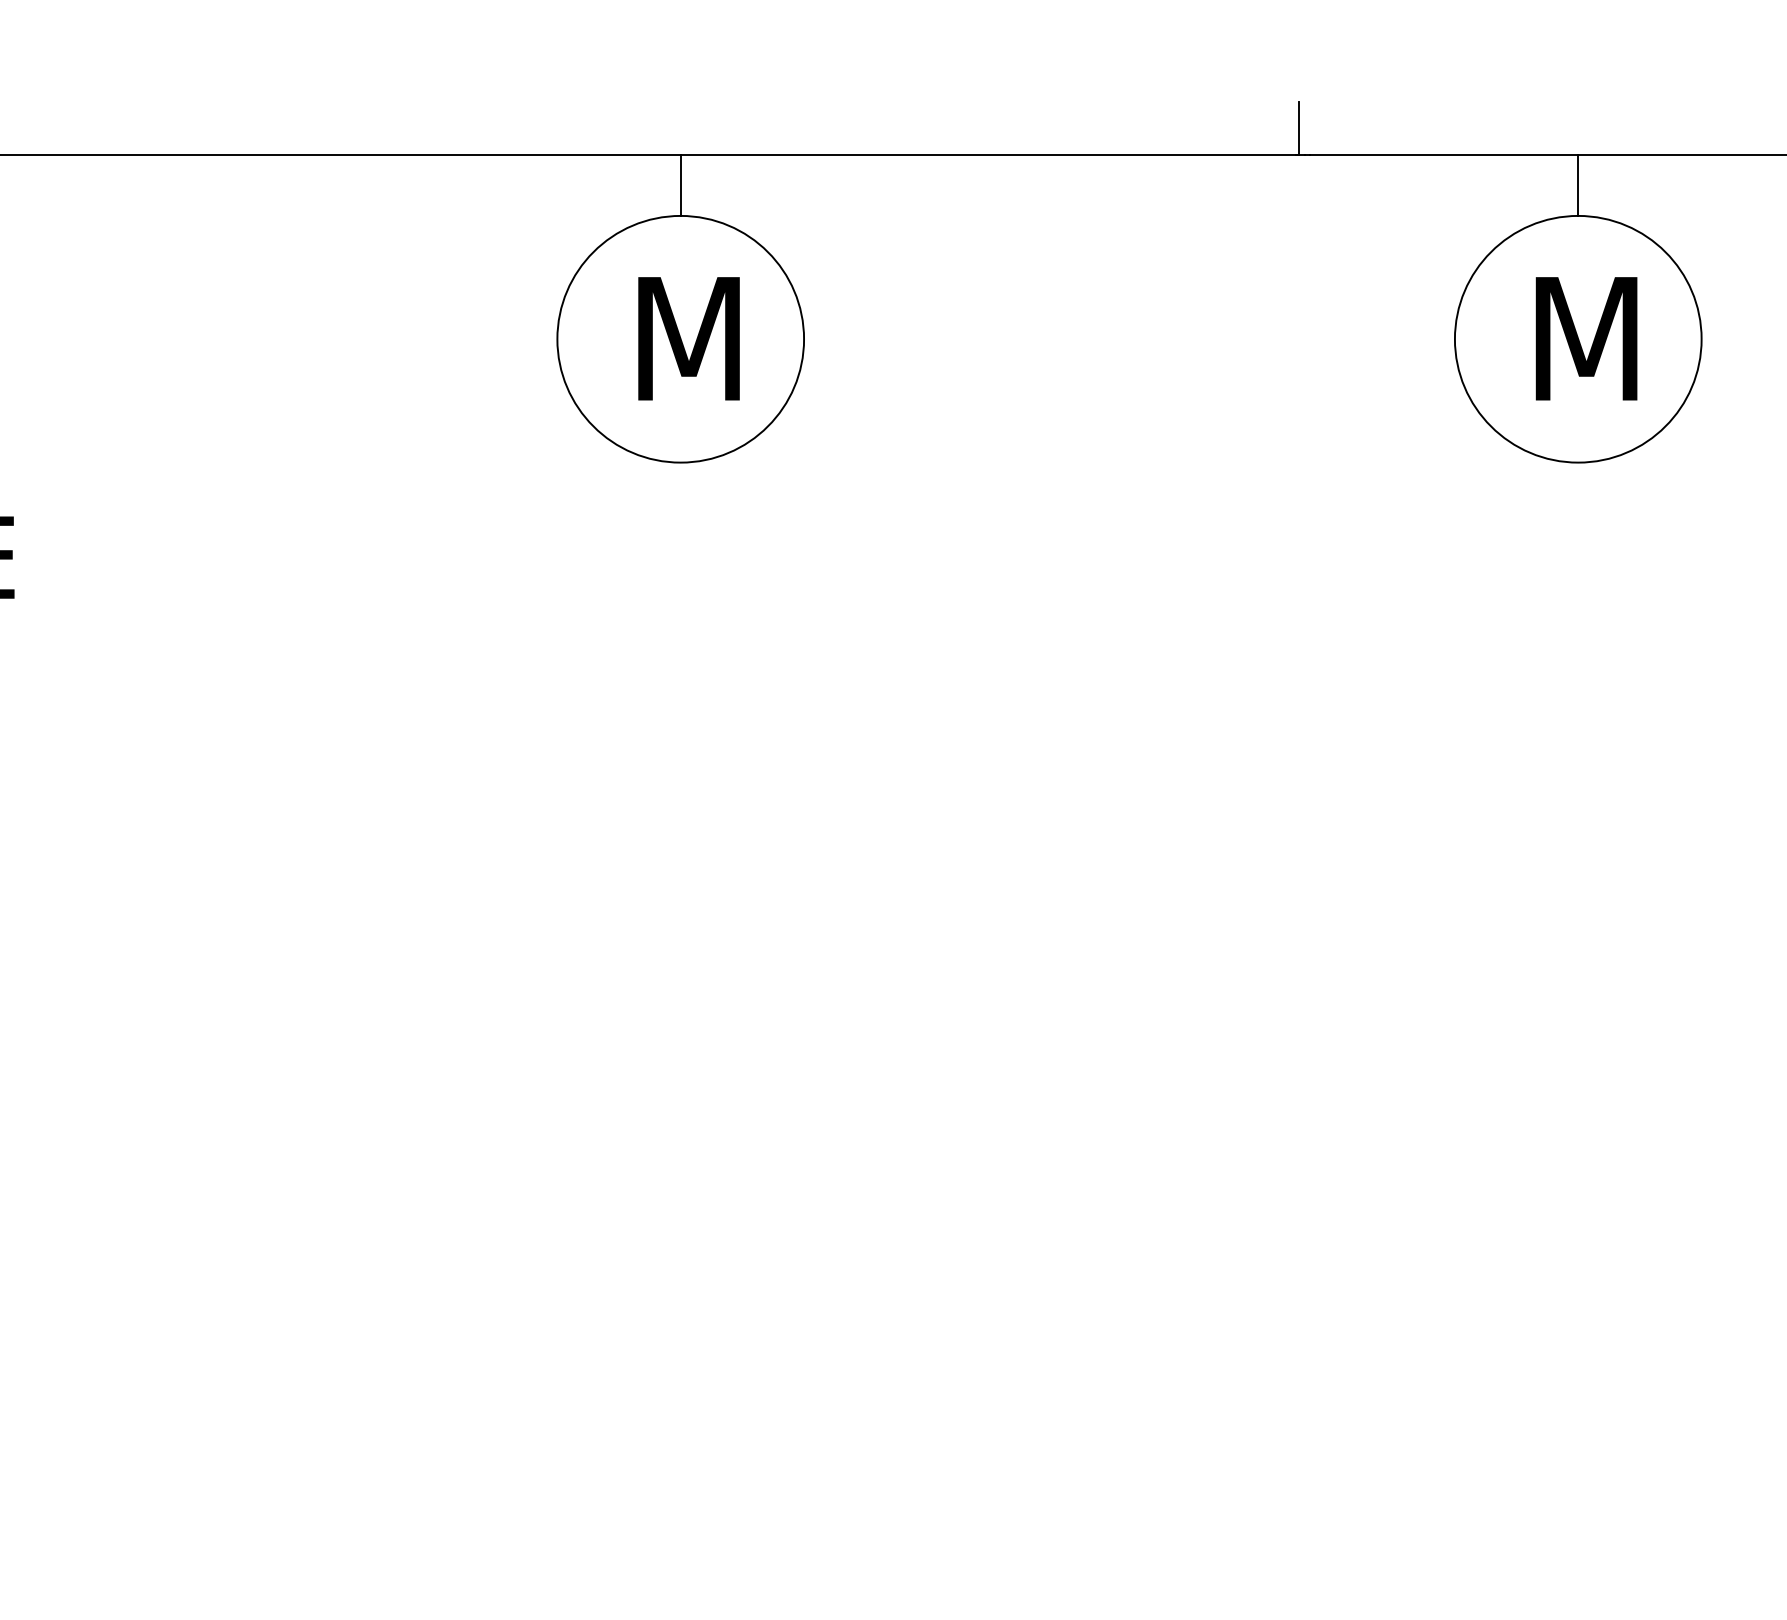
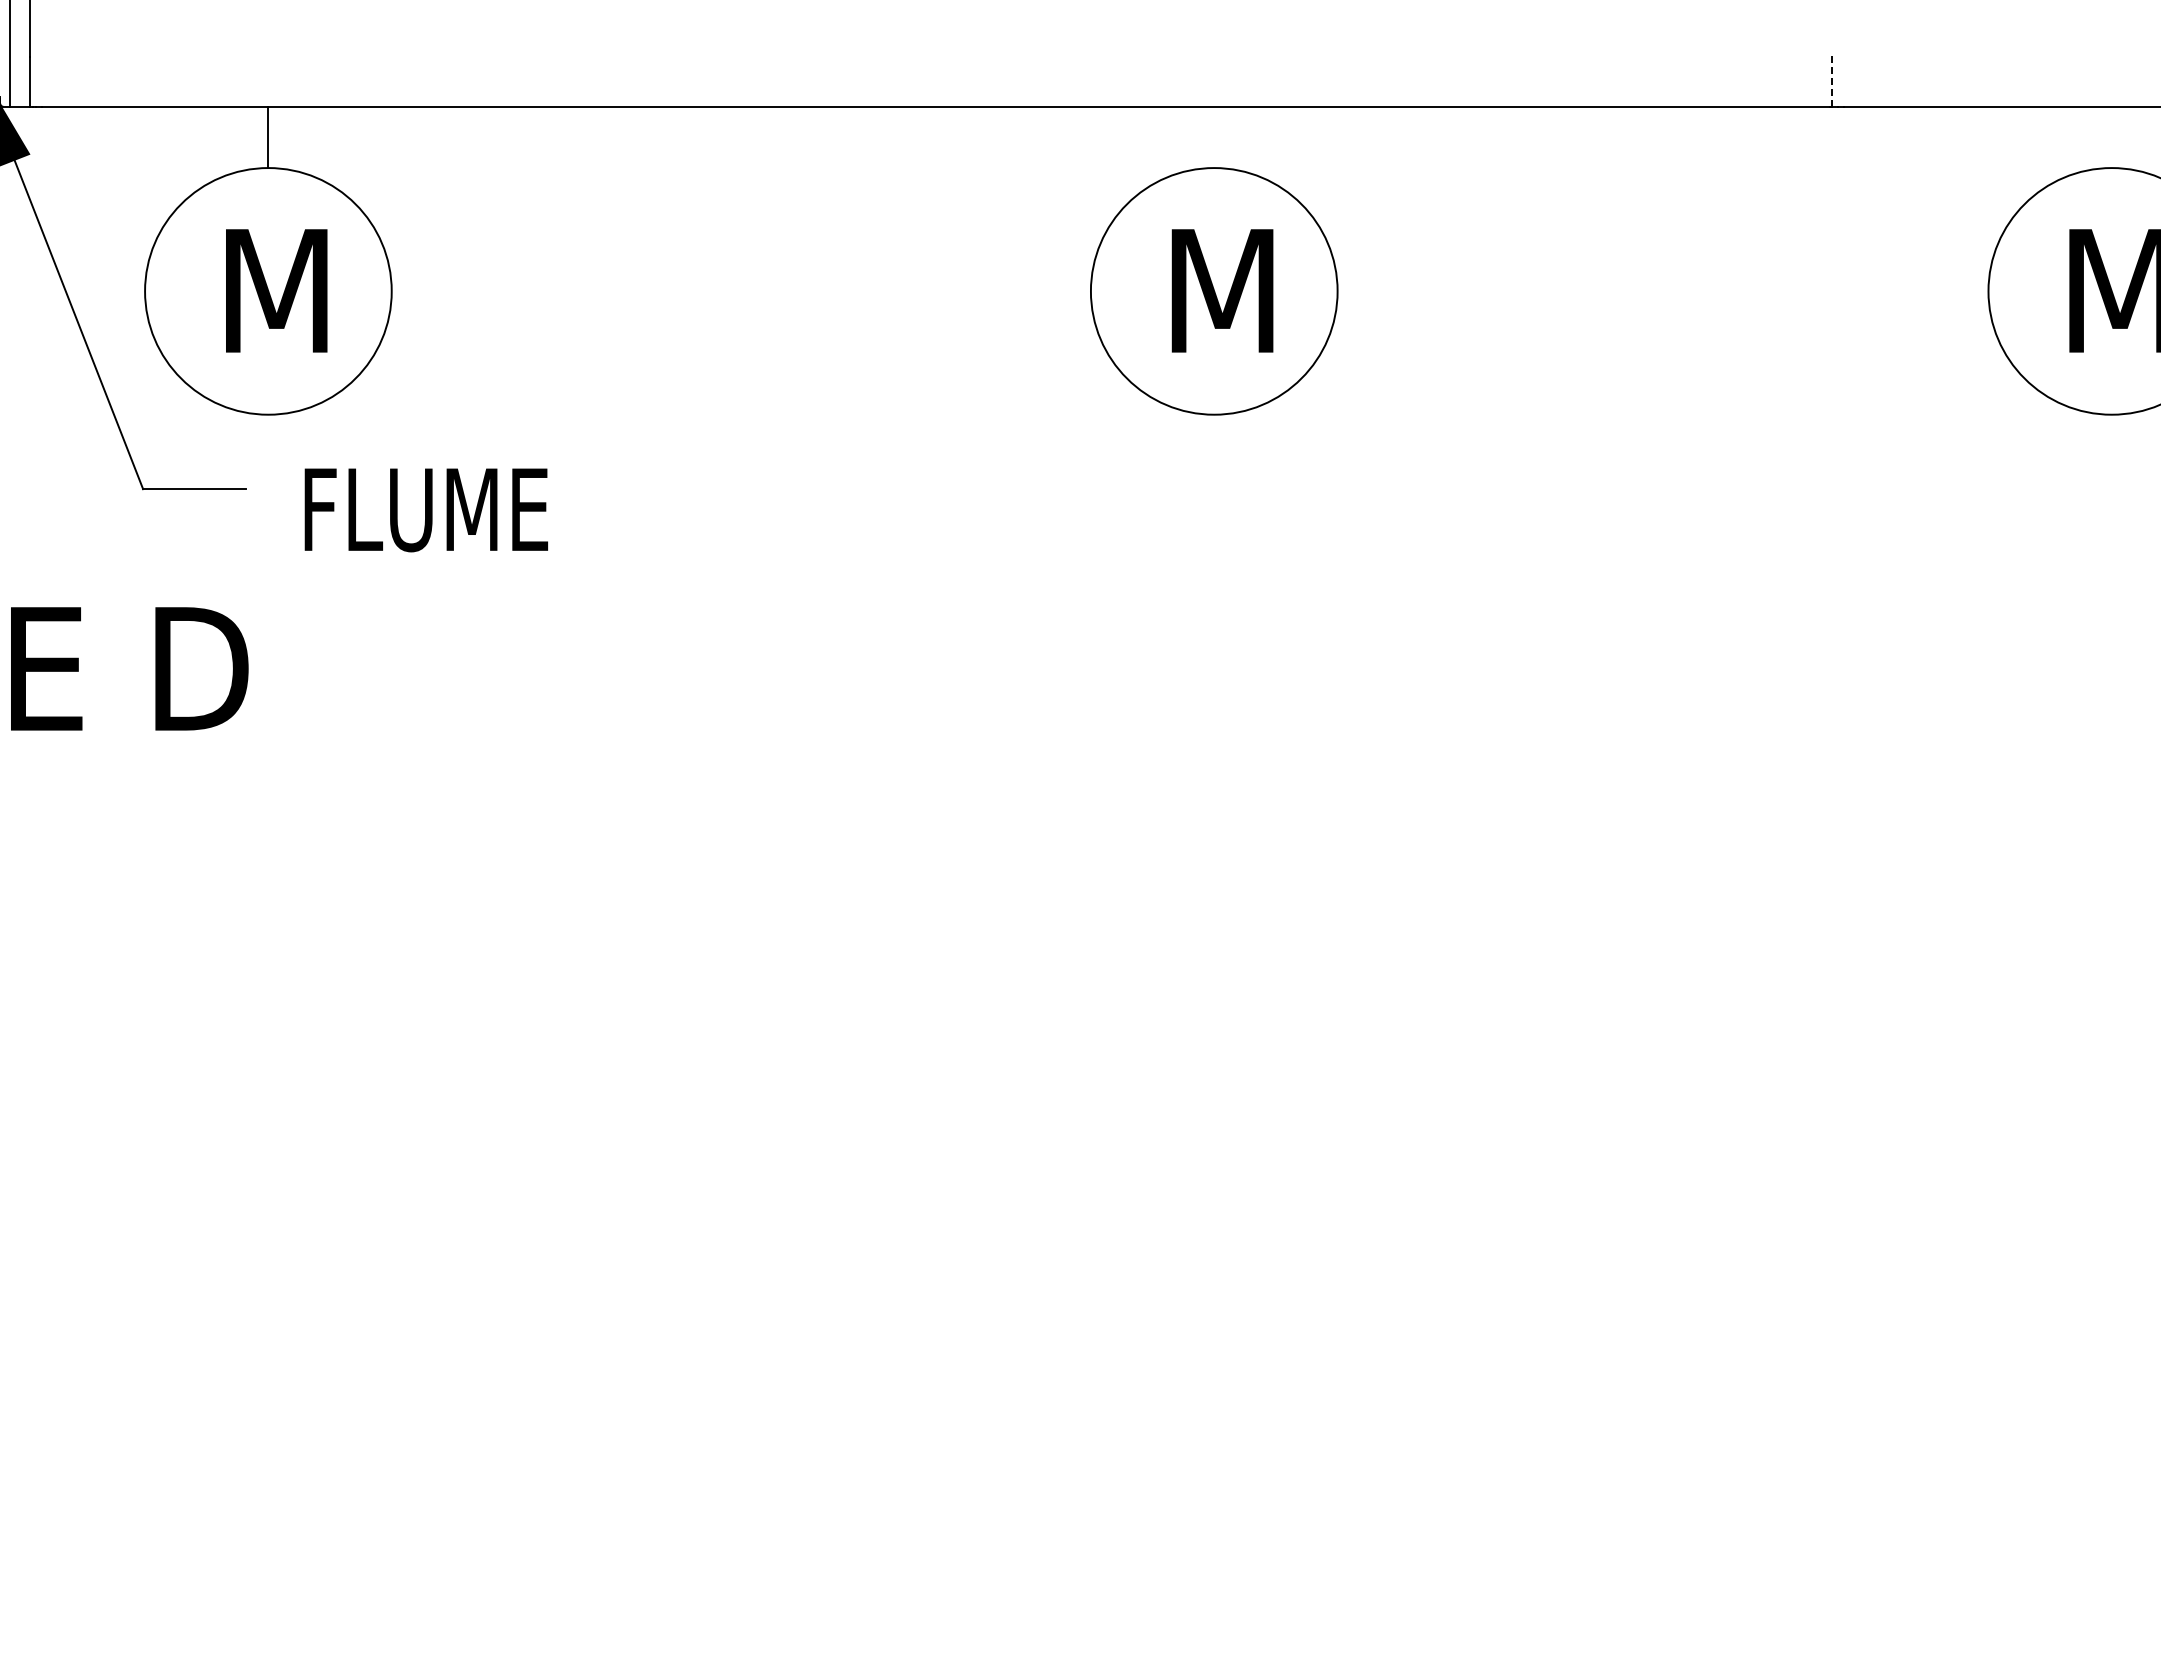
line: (1298, 127) -> (1832, 79), solid -> dashed
line: (680, 185) -> (1214, 137), removed
line: (1577, 185) -> (2111, 137), removed

